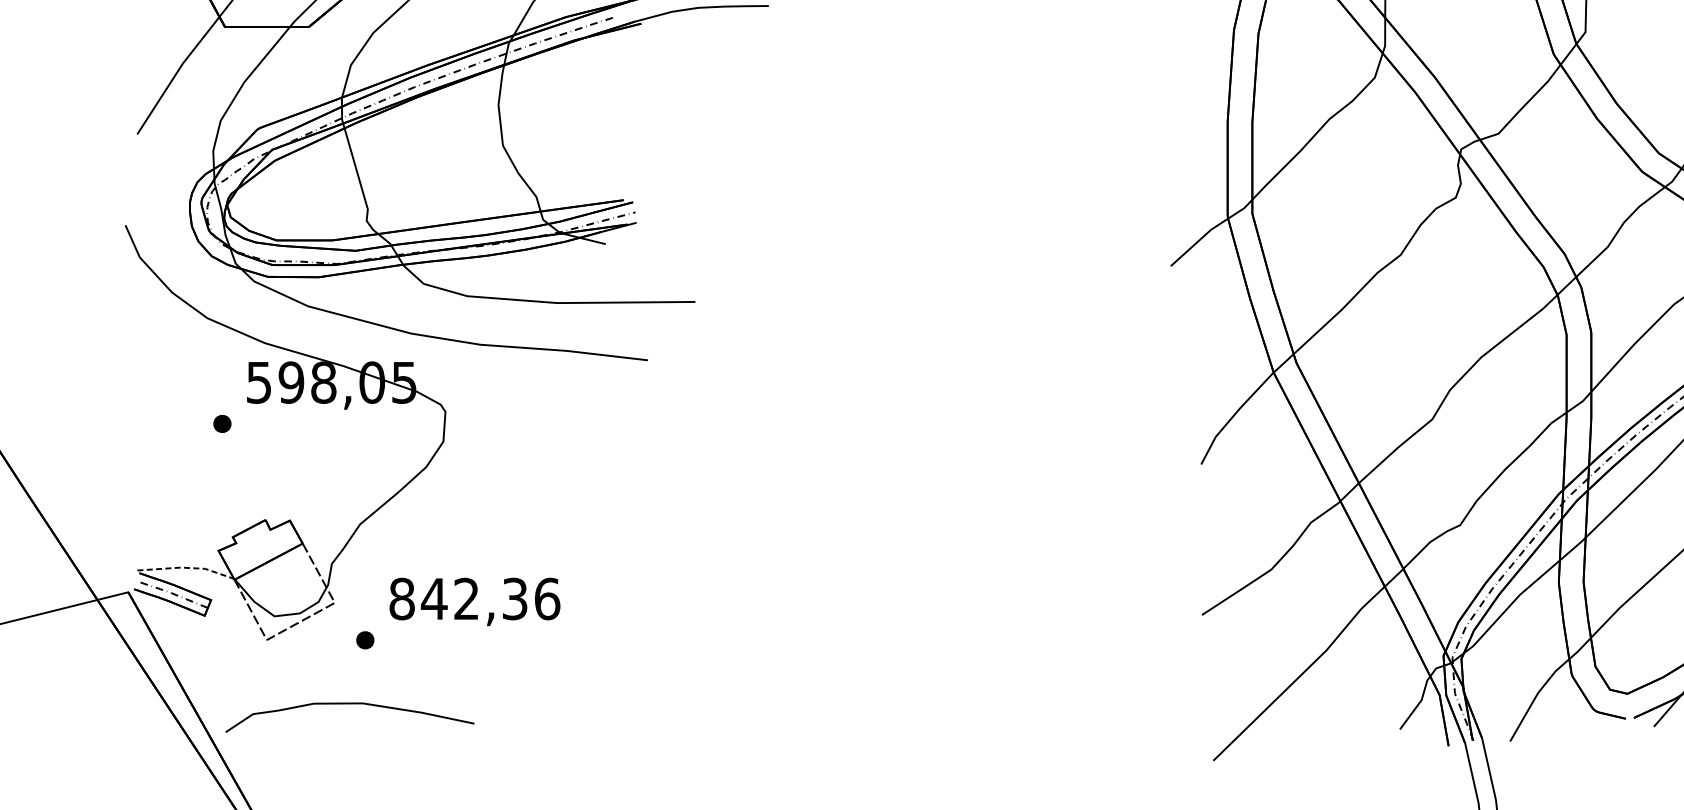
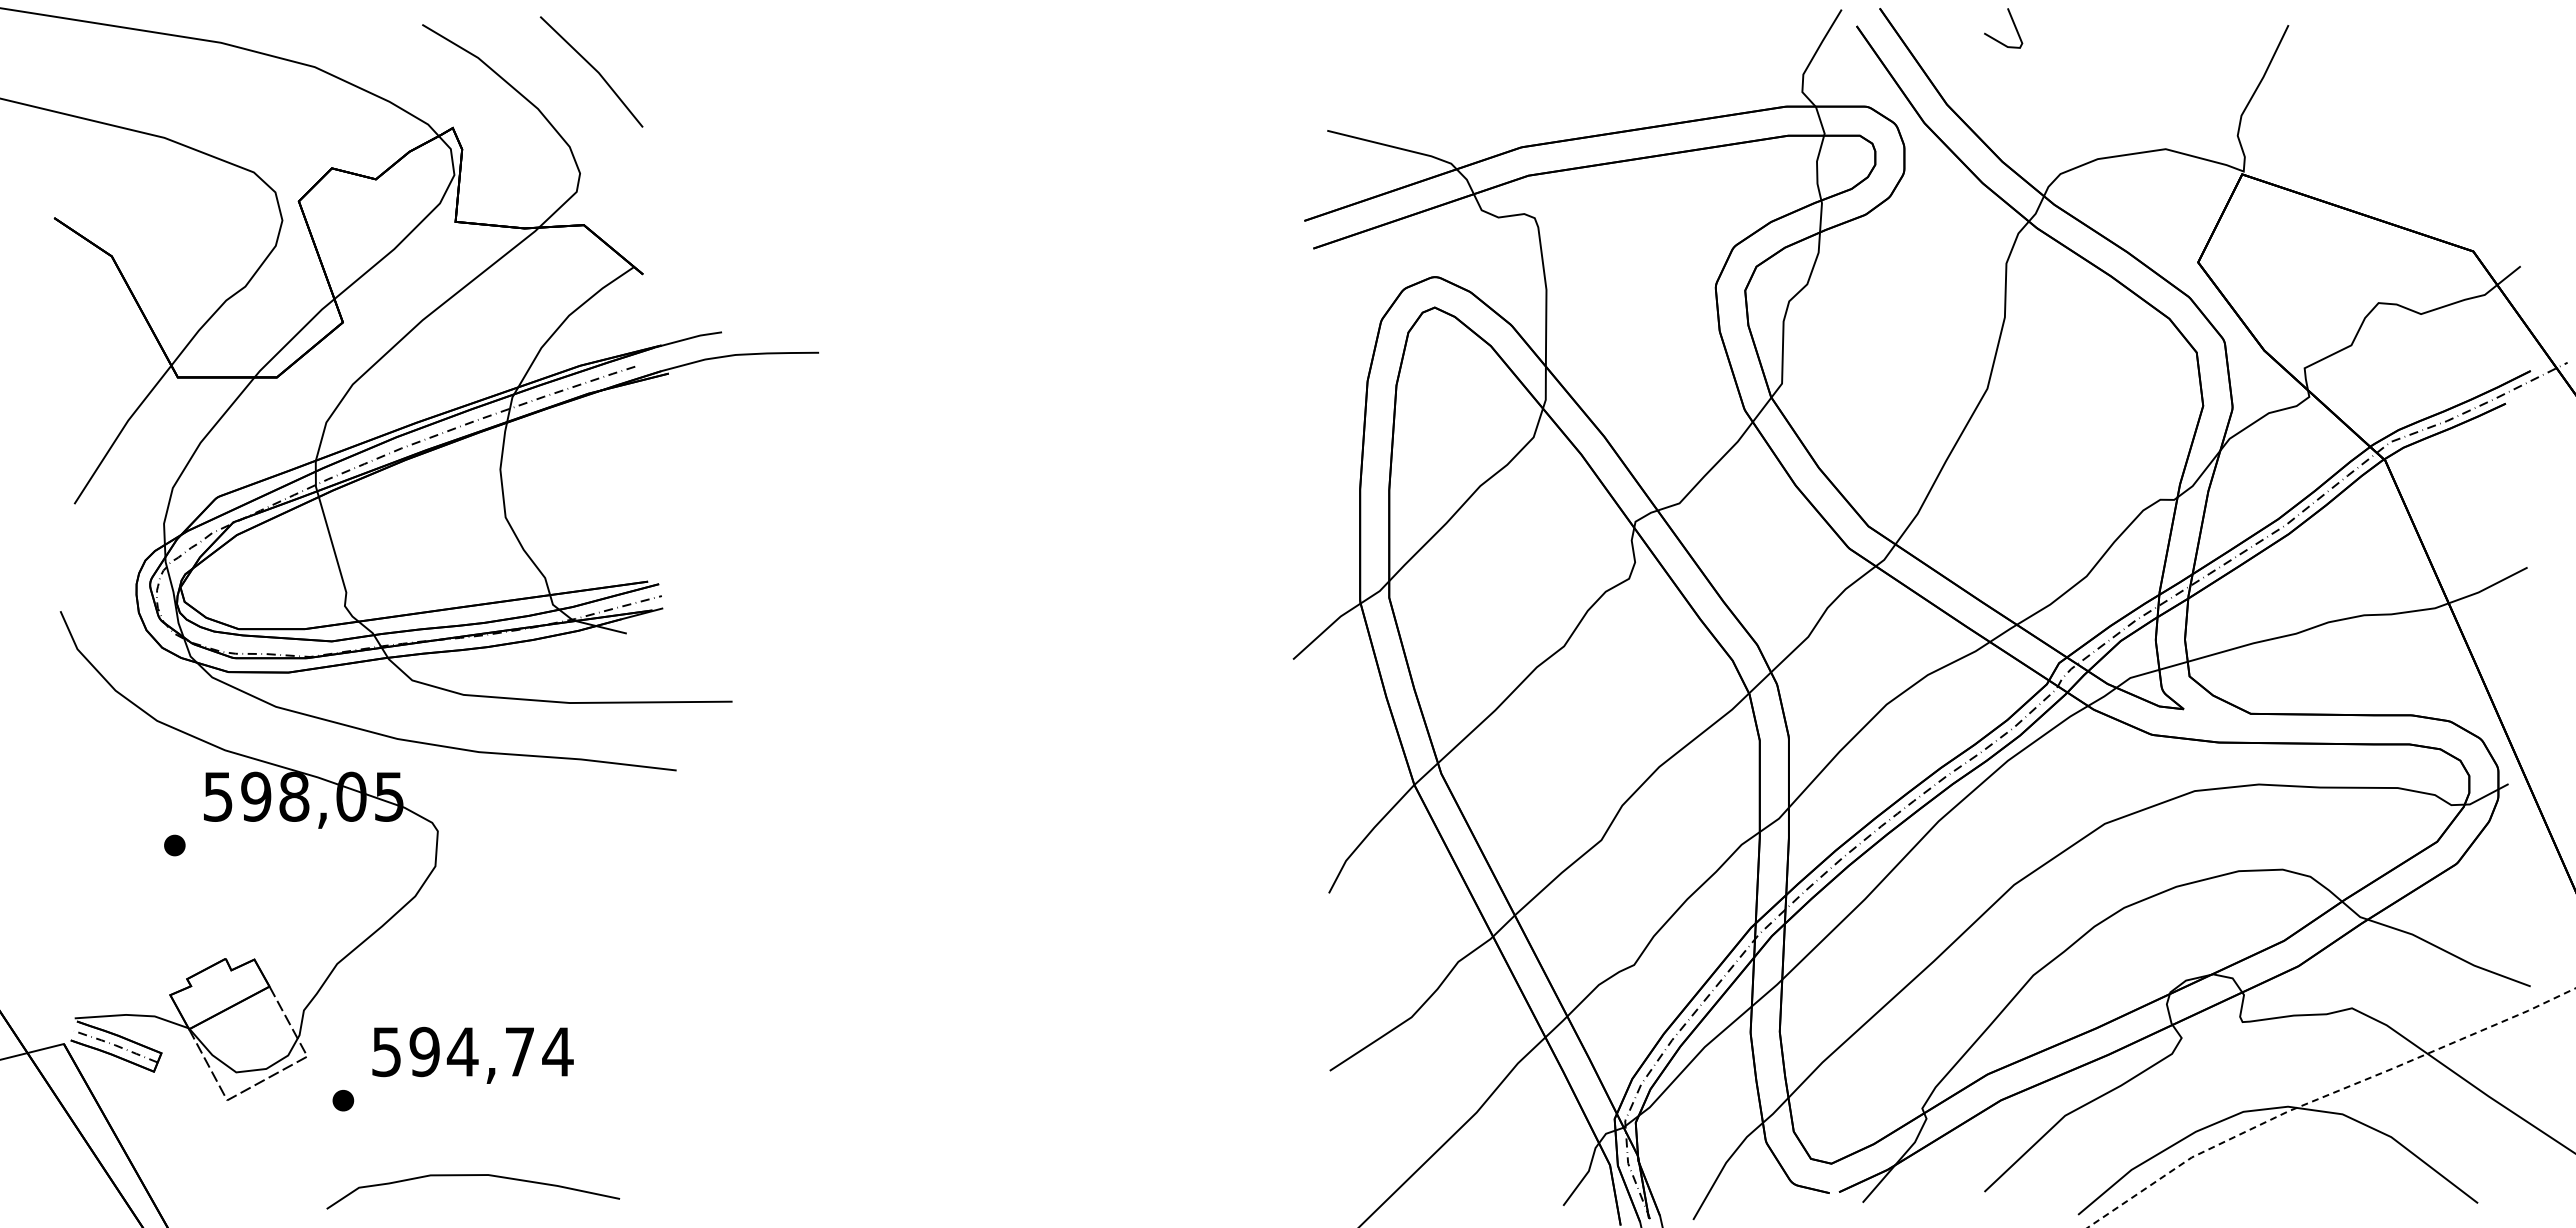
line: (187, 568) -> (133, 1015), dashed -> solid
text: (474, 598) -> (472, 1051), 842,36 -> 594,74
curve: (350, 703) -> (473, 1175), moved

